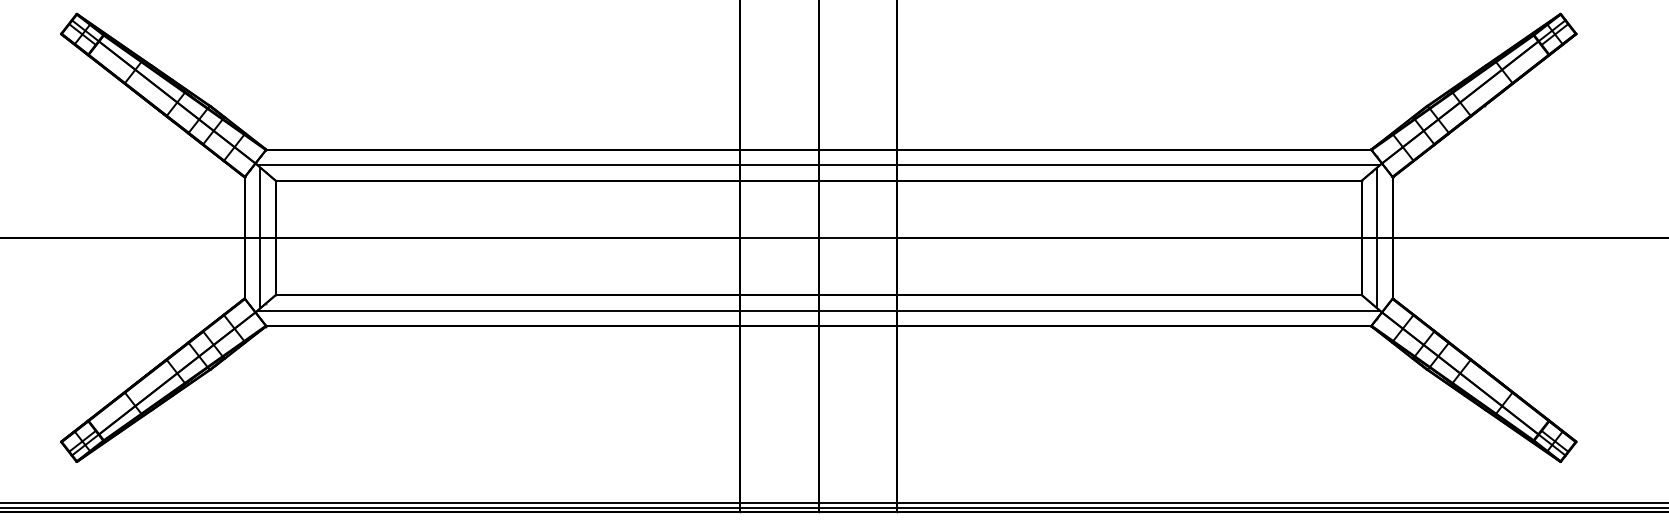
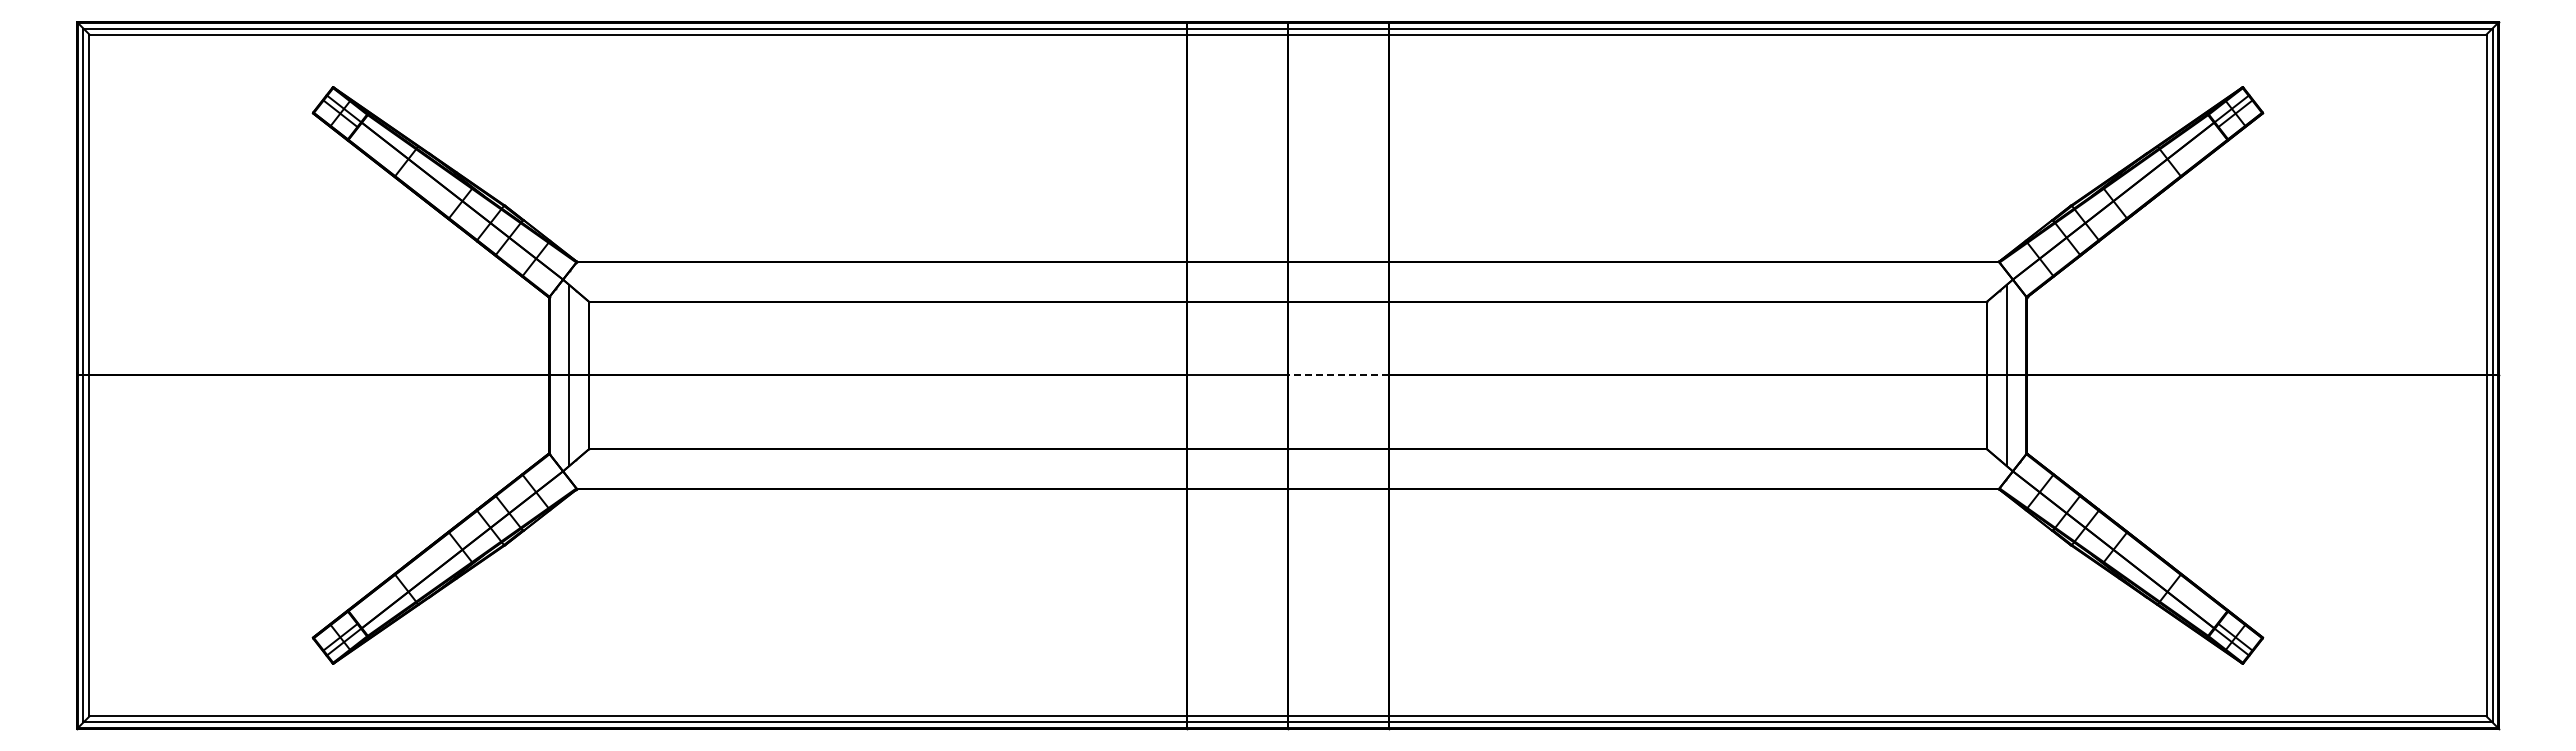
line: (818, 164) -> (1287, 281), removed
line: (857, 237) -> (1337, 375), solid -> dashed
line: (818, 310) -> (1287, 469), removed

